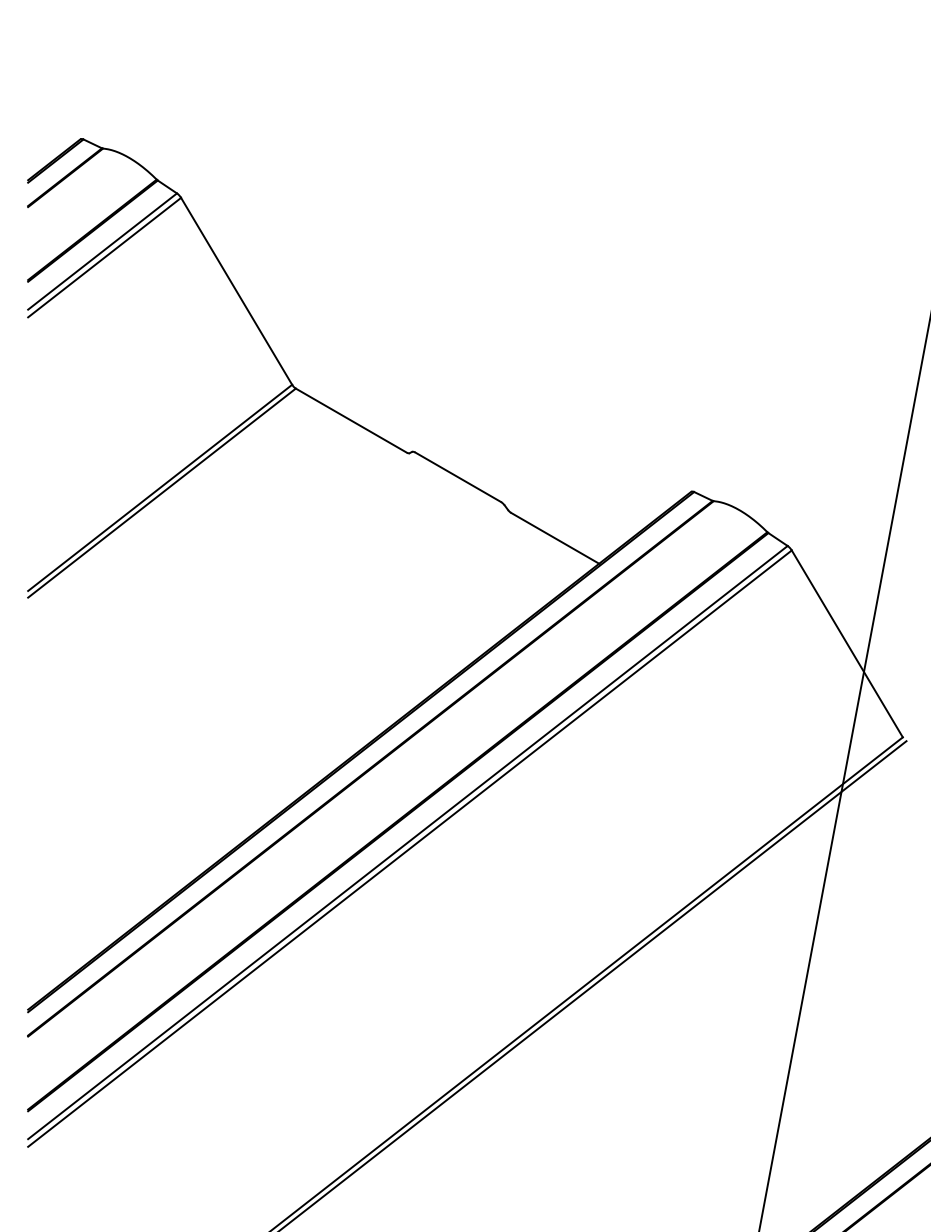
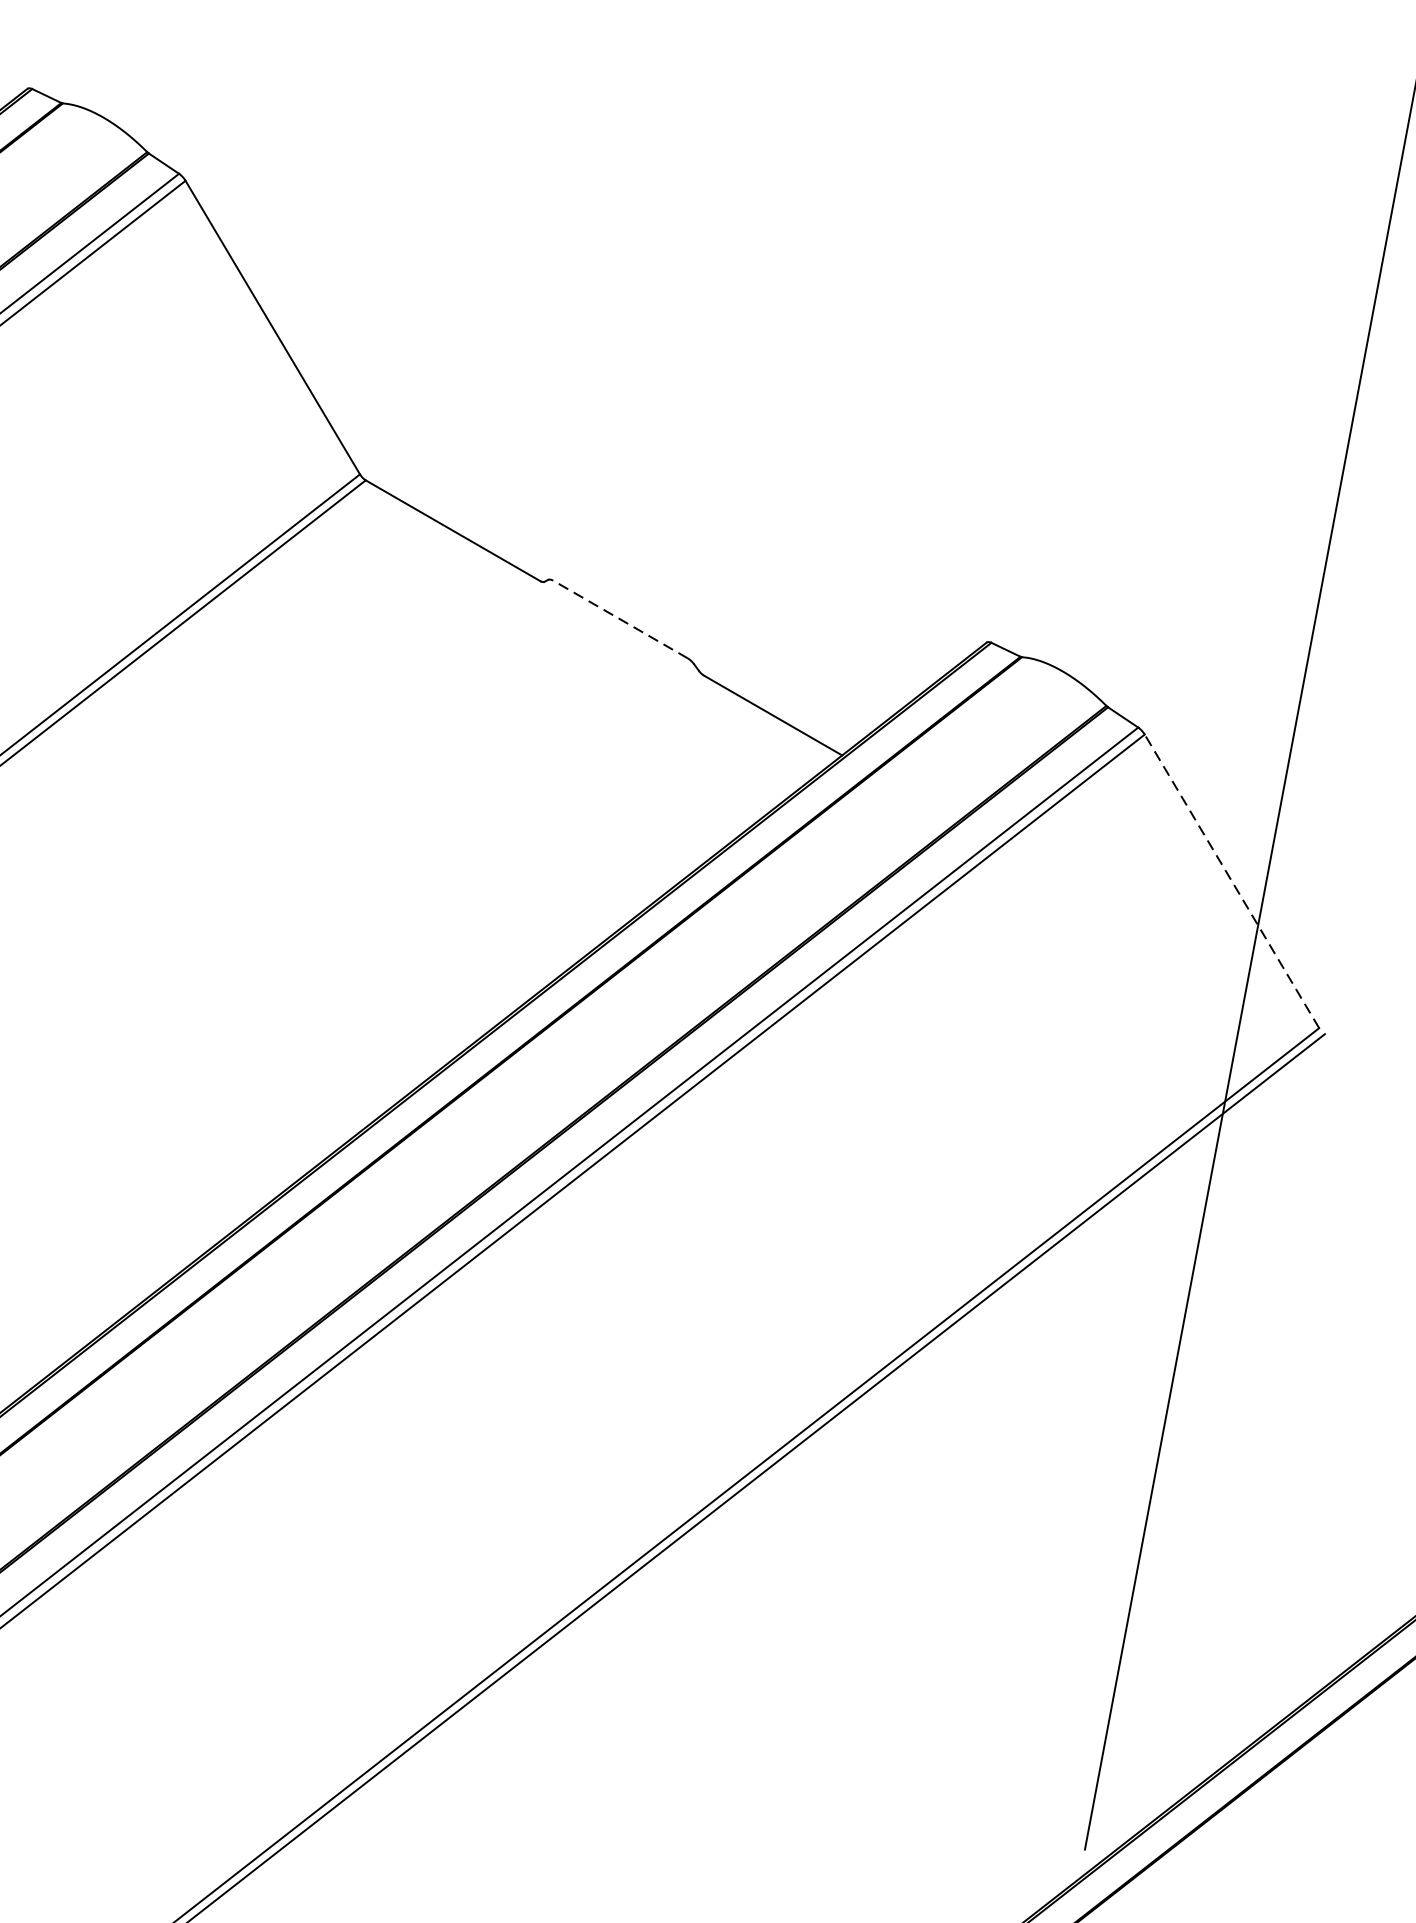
line: (457, 476) -> (619, 618), solid -> dashed
line: (847, 643) -> (1232, 880), solid -> dashed

